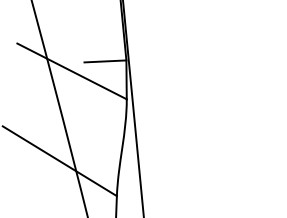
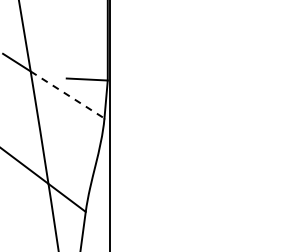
line: (86, 78) -> (67, 94), solid -> dashed

